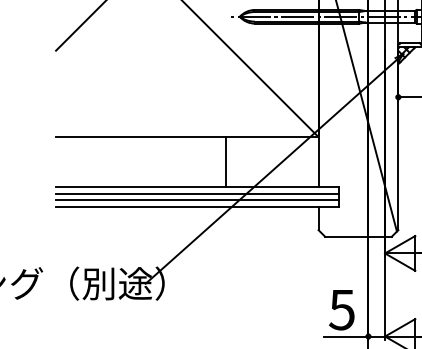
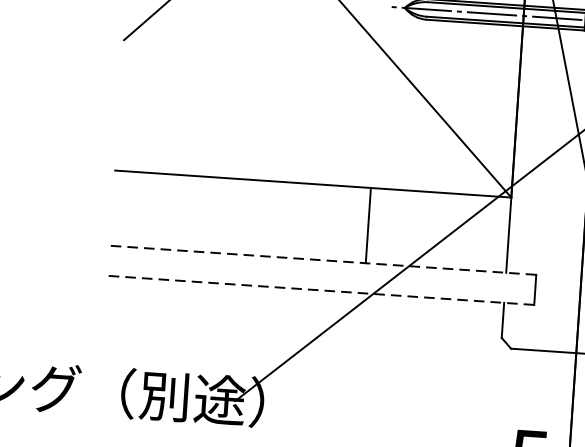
line: (196, 186) -> (322, 259), solid -> dashed
line: (197, 193) -> (322, 270), removed
line: (197, 200) -> (322, 280), removed
line: (196, 206) -> (319, 289), solid -> dashed

